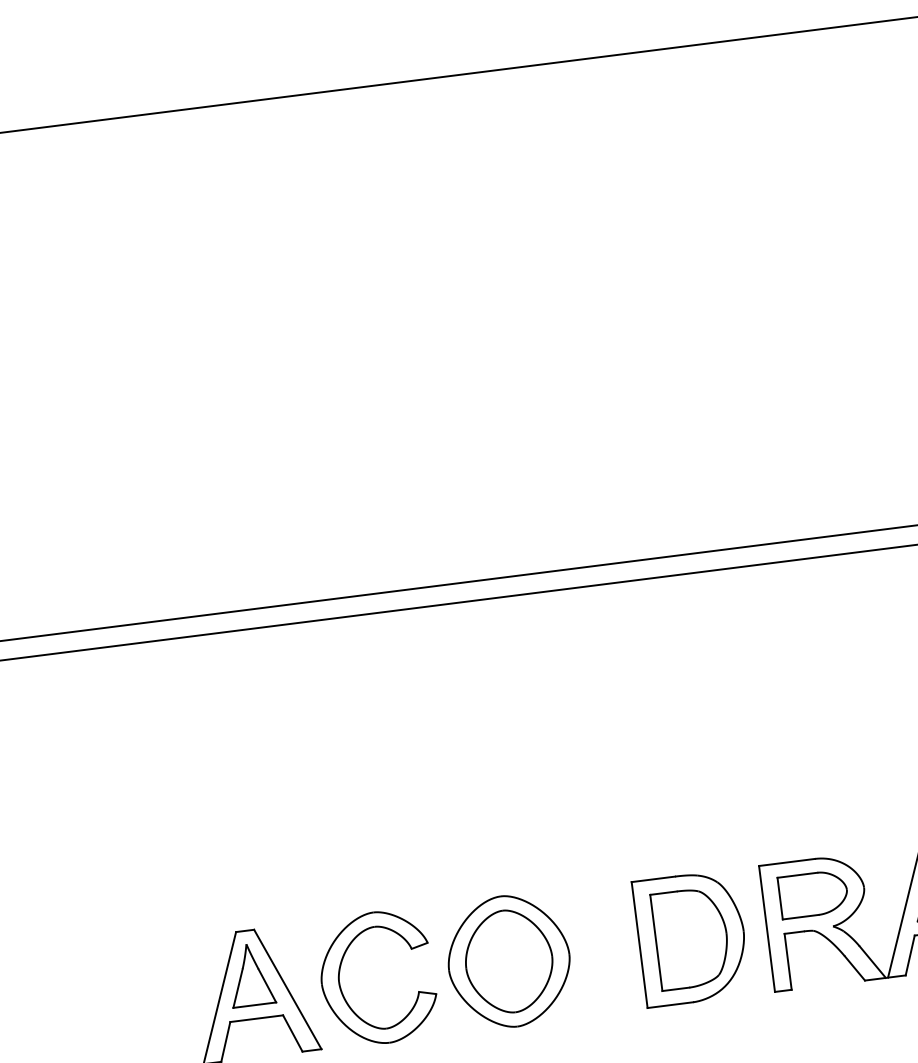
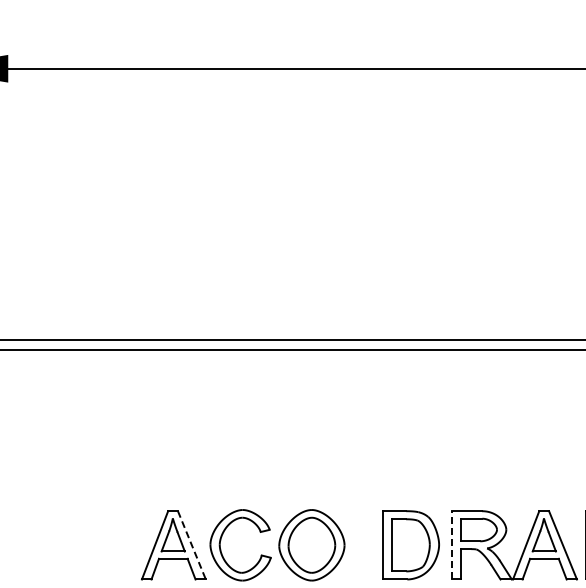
line: (766, 927) -> (451, 544), solid -> dashed
line: (287, 989) -> (191, 545), solid -> dashed

